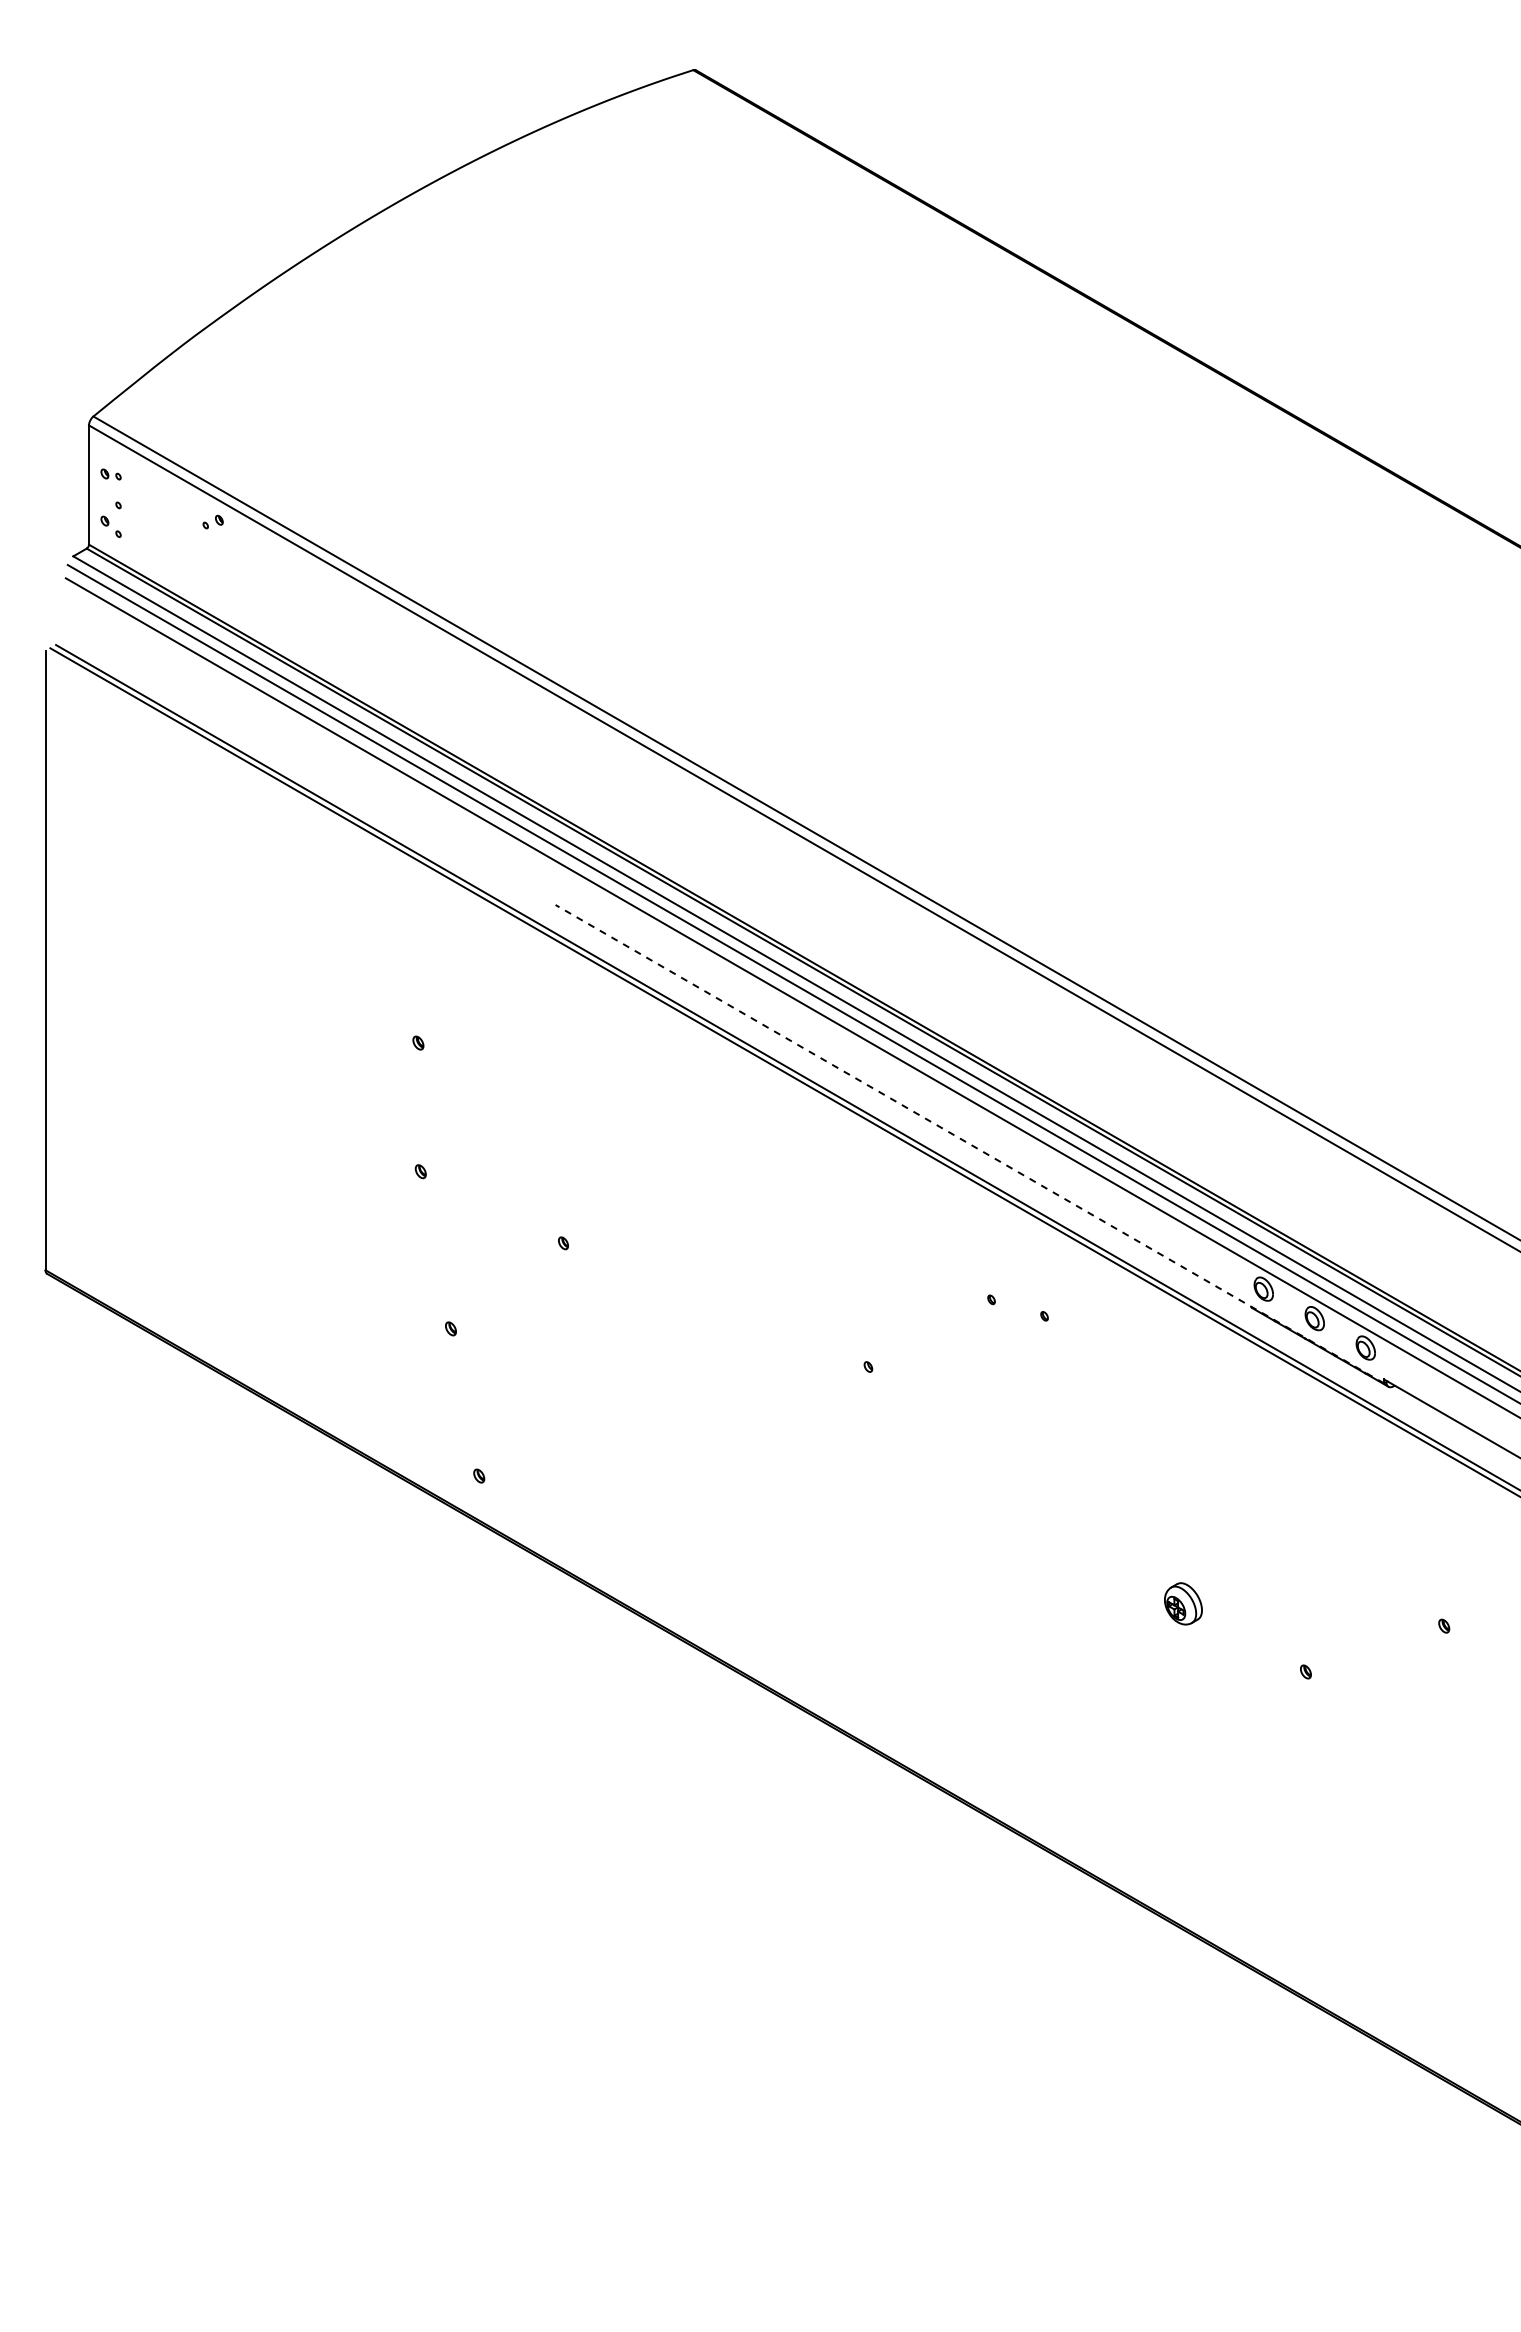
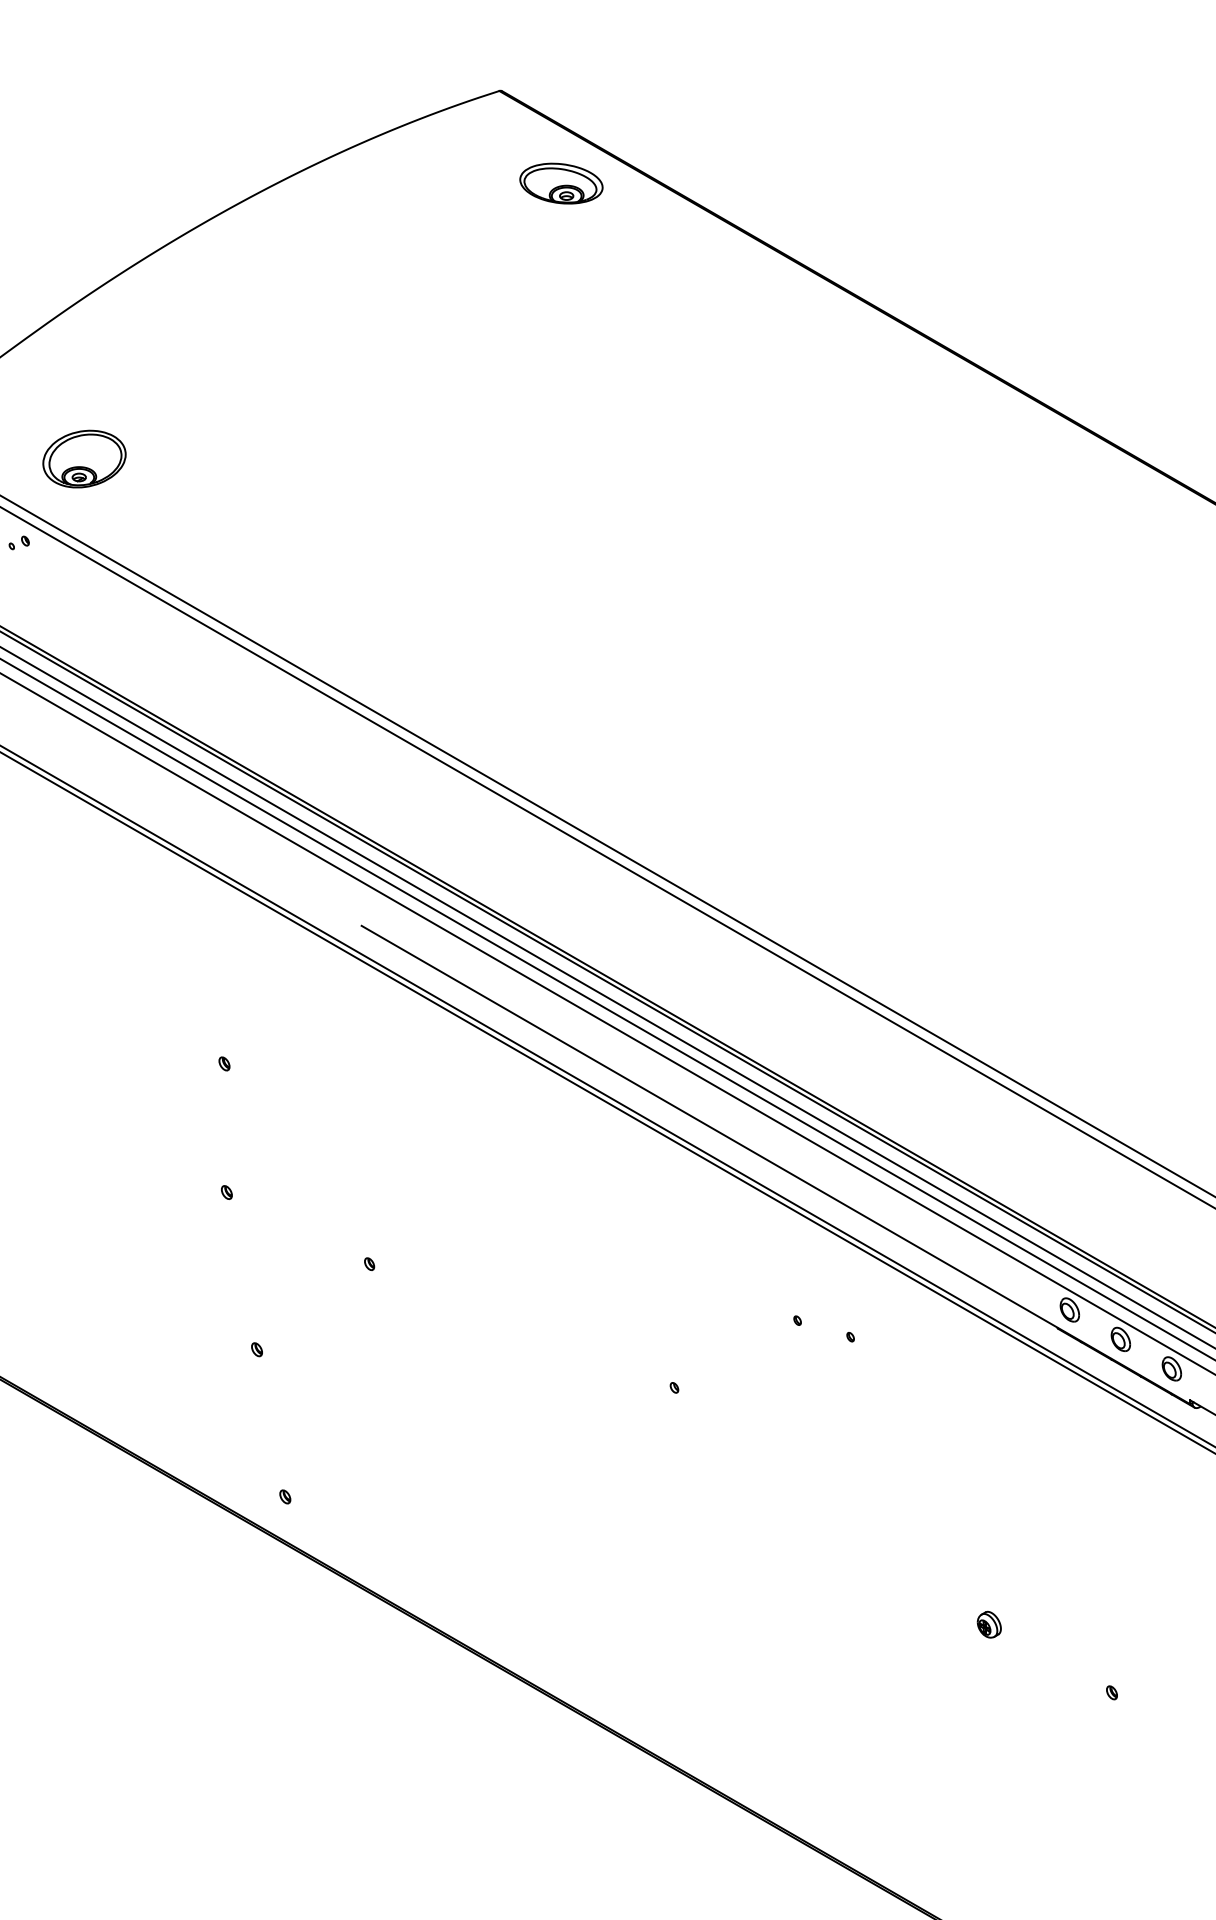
part: (755, 162) -> (561, 183), added
part: (278, 438) -> (84, 459), added
line: (969, 1143) -> (775, 1164), dashed -> solid
part: (1182, 1603) -> (988, 1624), size x0.62

